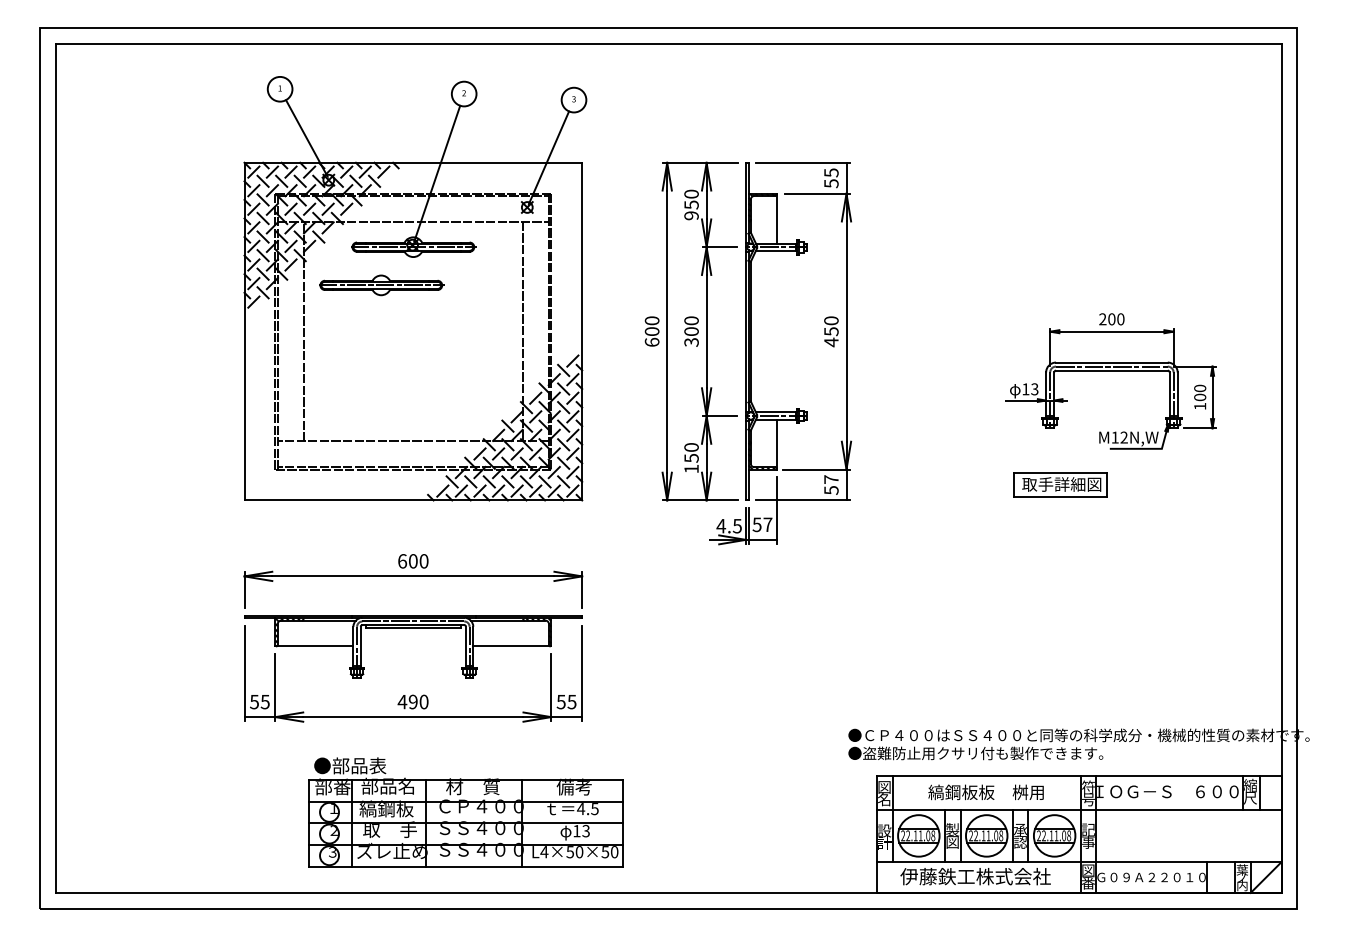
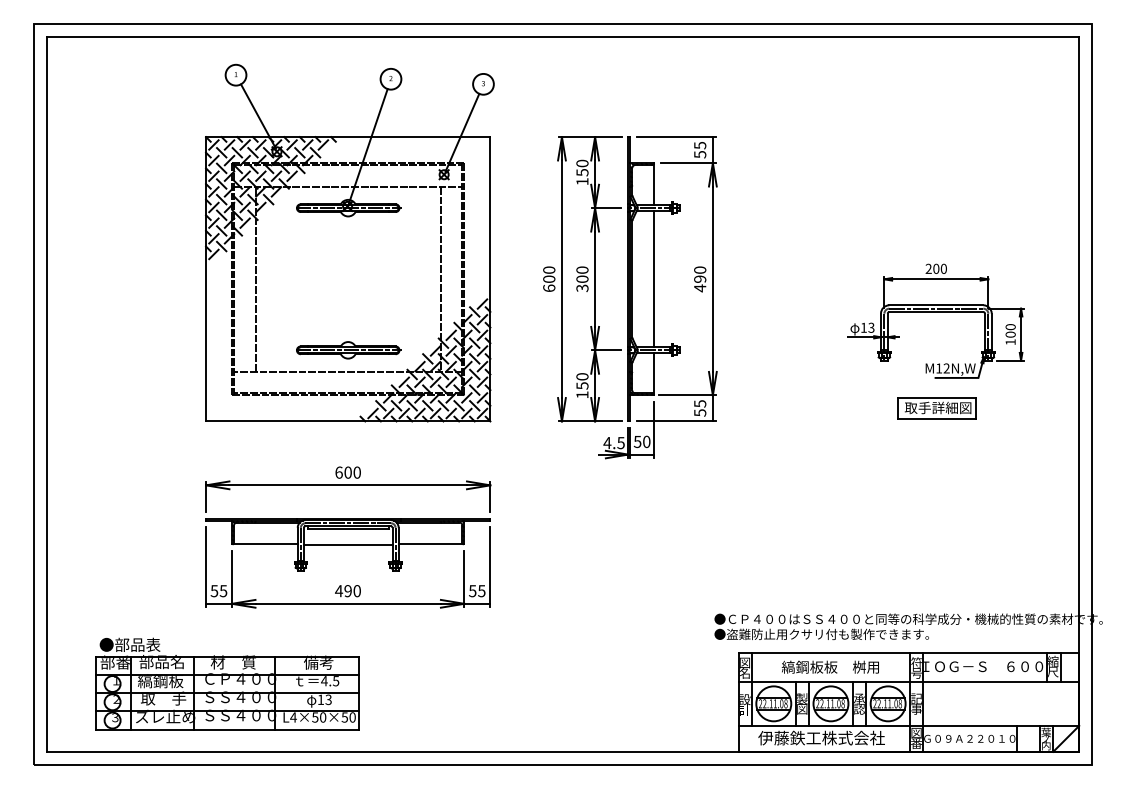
text: (691, 215) -> (582, 181), 950 -> 150
part: (381, 285) -> (348, 350), moved
line: (777, 331) -> (654, 279), added
text: (831, 331) -> (700, 279), 450 -> 490
text: (831, 479) -> (700, 403), 57 -> 55
part: (1059, 485) -> (936, 408), moved
text: (767, 524) -> (646, 441), 57 -> 50
line: (412, 647) -> (347, 545), added
part: (465, 811) -> (227, 683), moved

